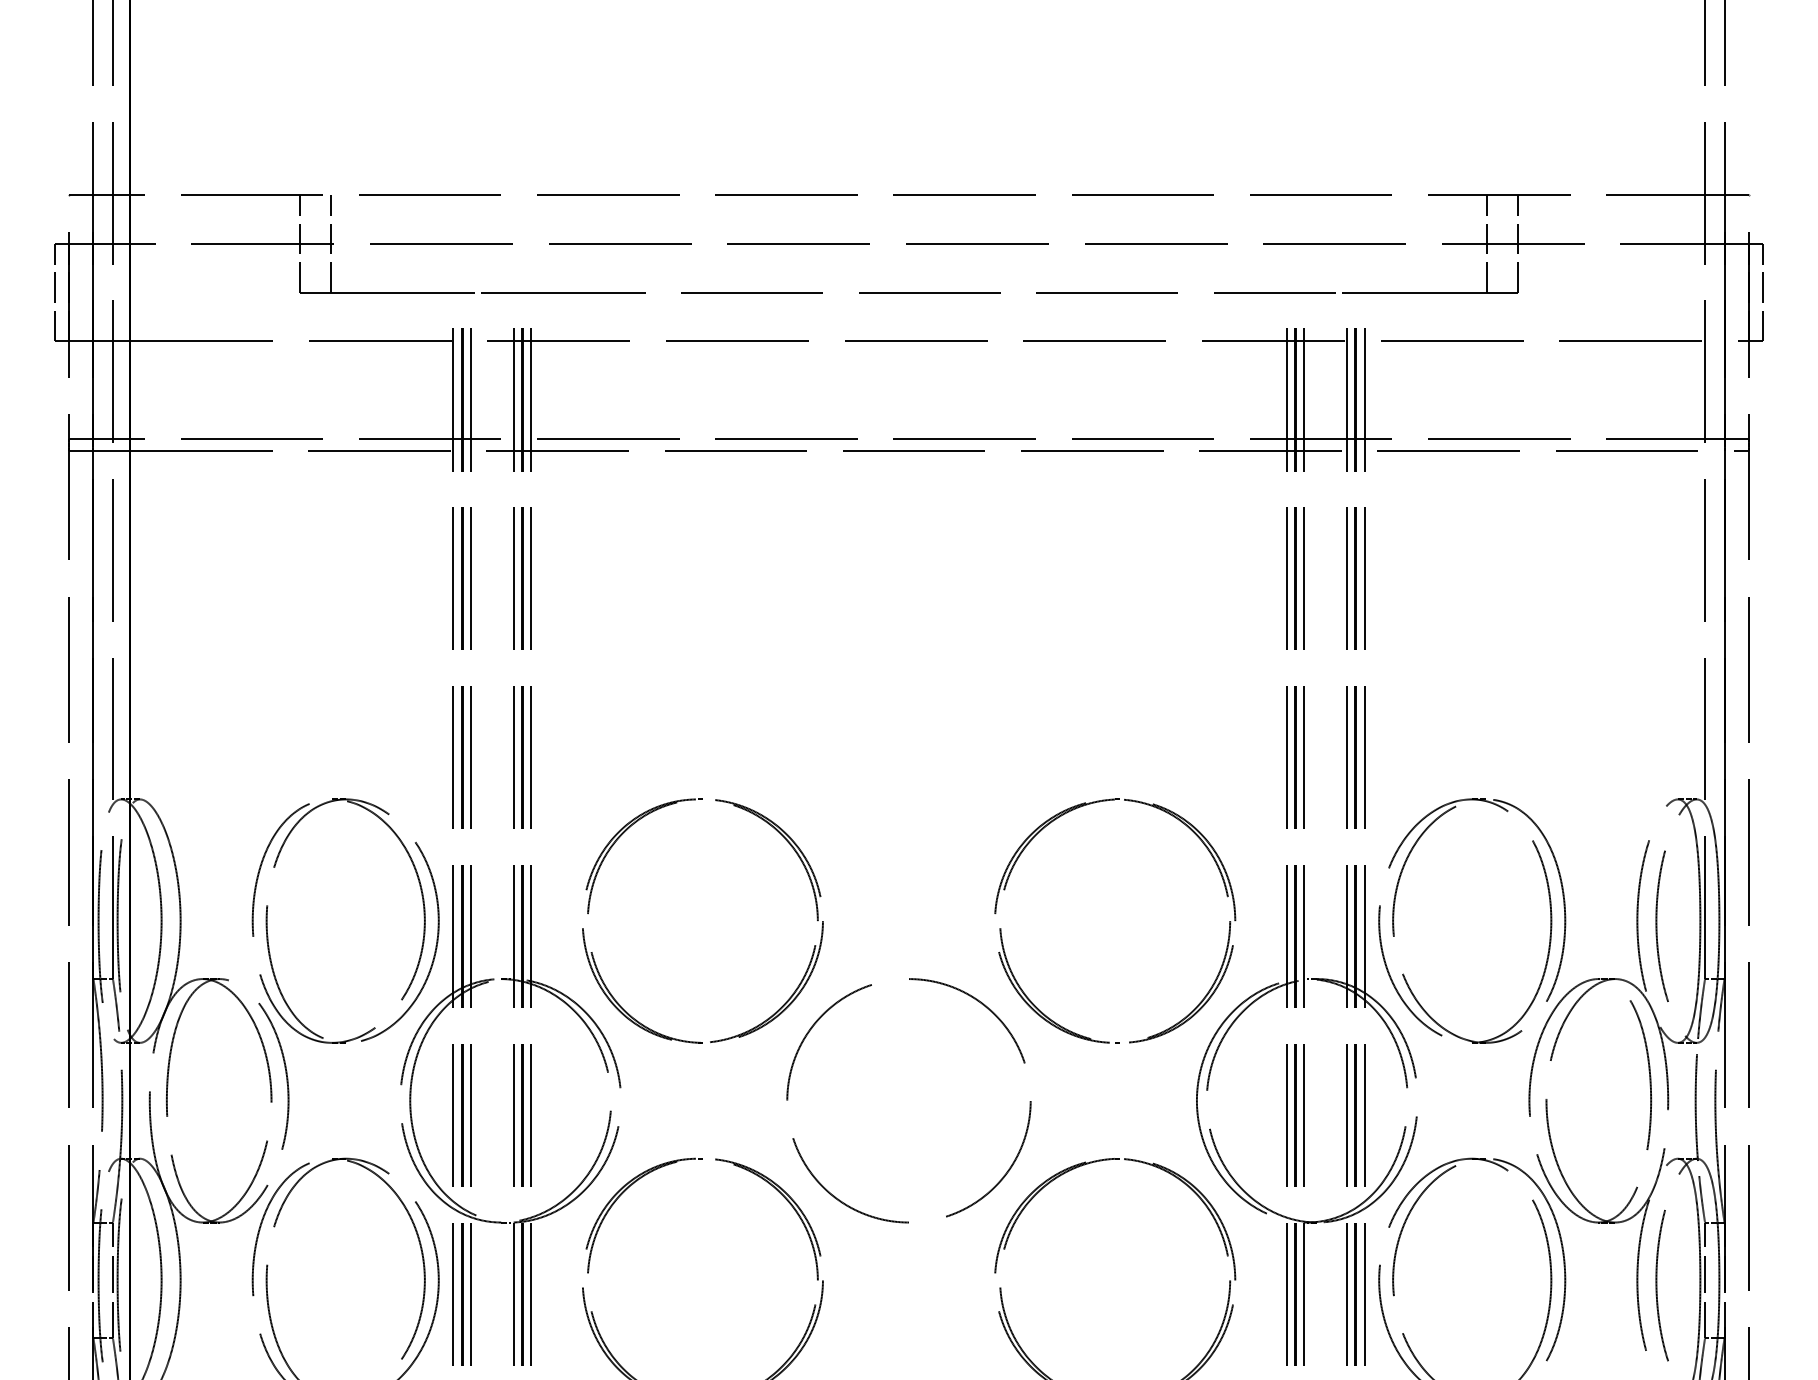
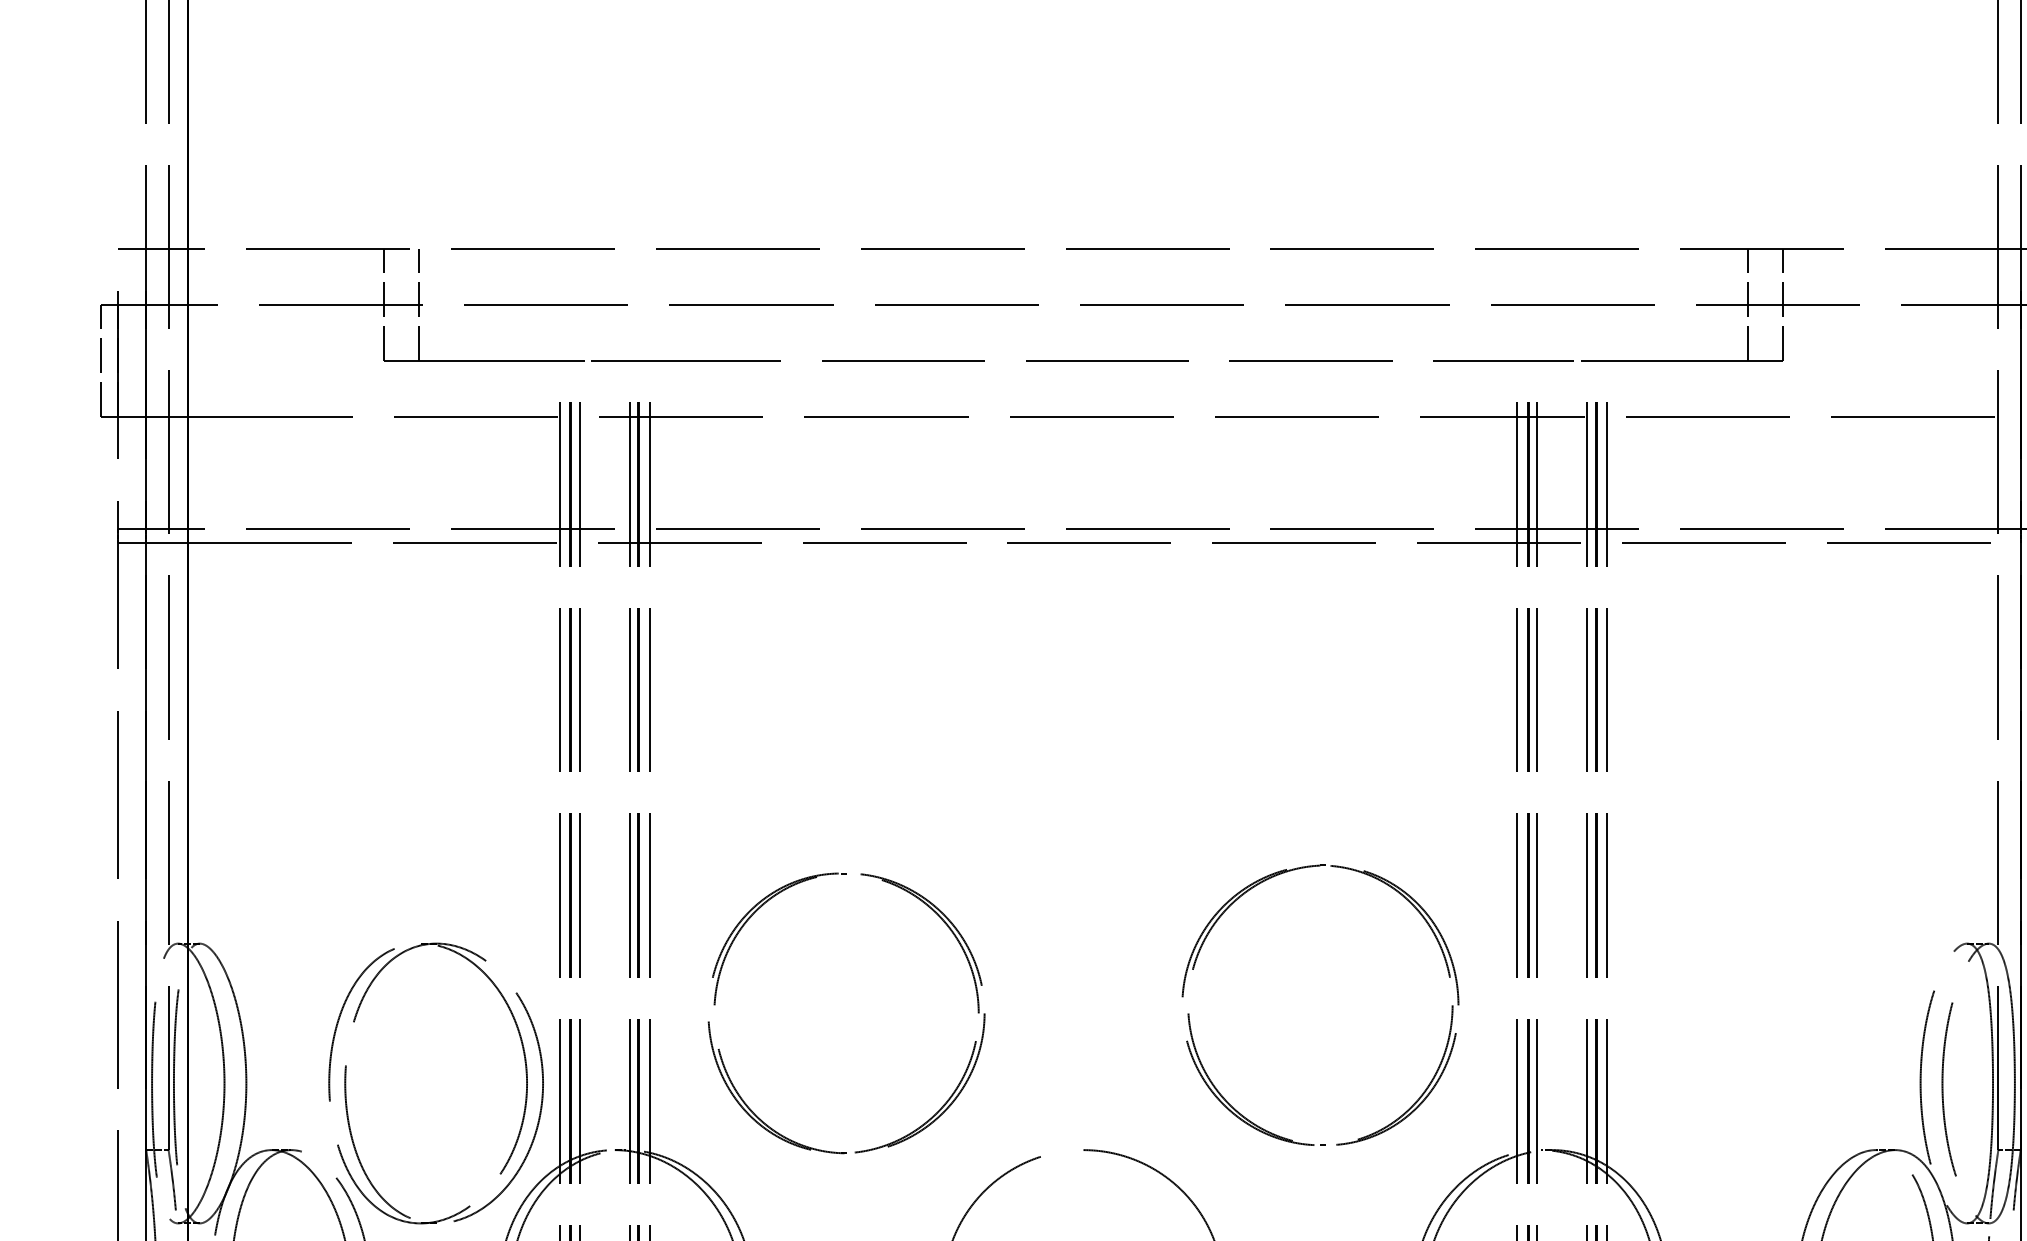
part: (589, 911) -> (716, 1002), moved
part: (1550, 920) -> (1820, 1082), removed
part: (1228, 931) -> (1450, 1017), moved

